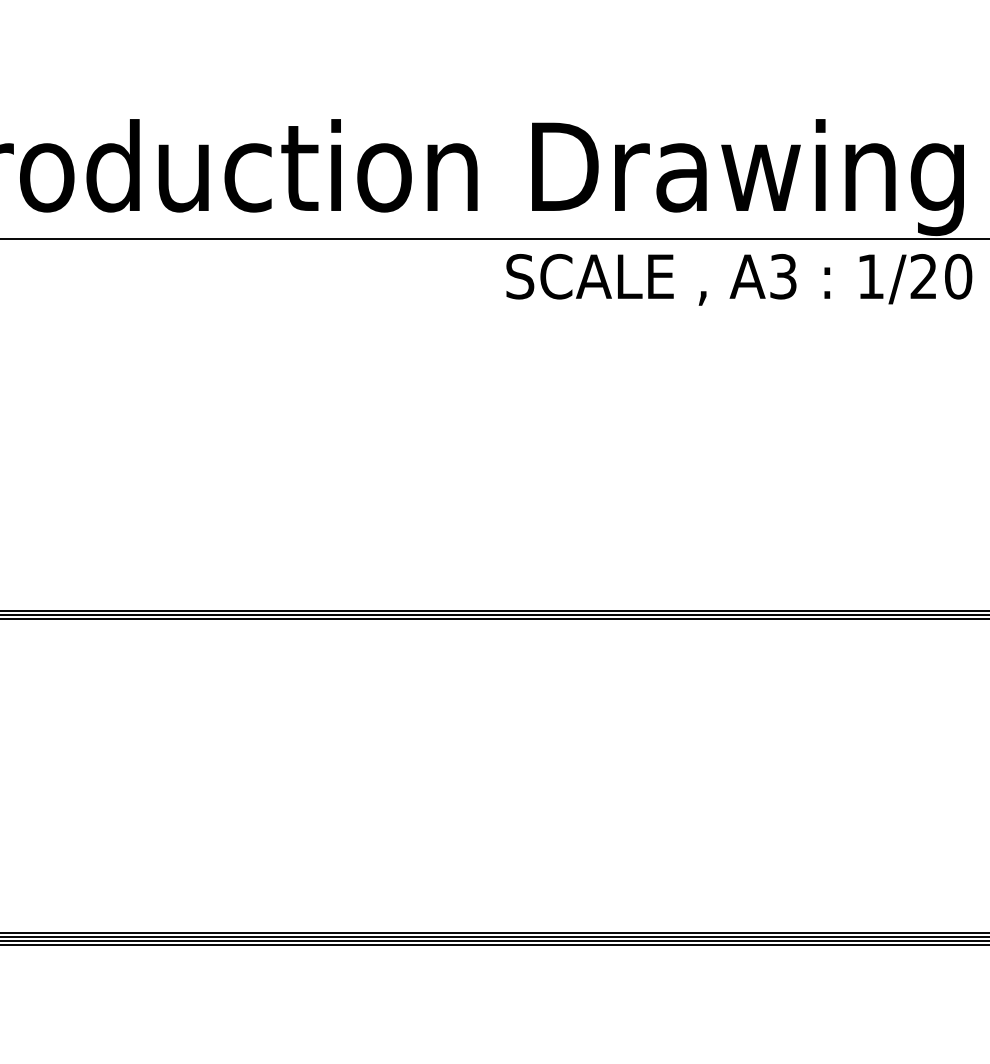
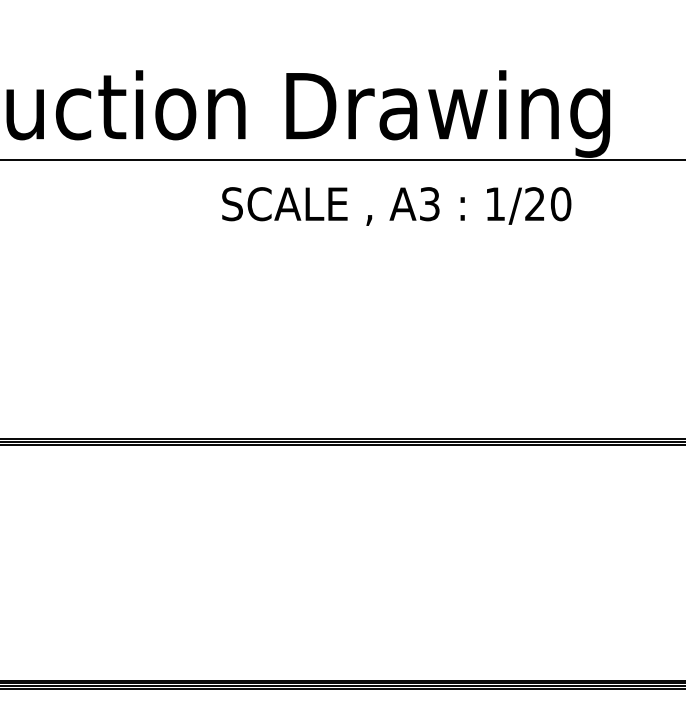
text: (739, 279) -> (396, 206), moved

